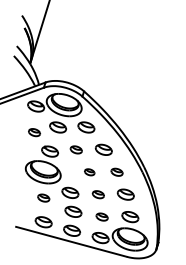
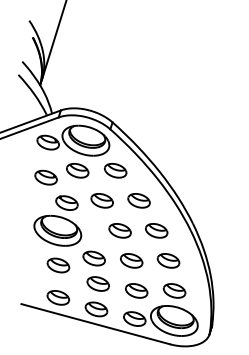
part: (34, 132) -> (45, 177), size x1.43
part: (75, 149) -> (101, 200), size x1.43
part: (89, 172) -> (119, 230), size x1.67
part: (116, 172) -> (156, 230), size x1.43
part: (98, 194) -> (131, 260), size x1.43
part: (43, 198) -> (58, 265), size x1.43
part: (101, 216) -> (136, 290), size x1.43

